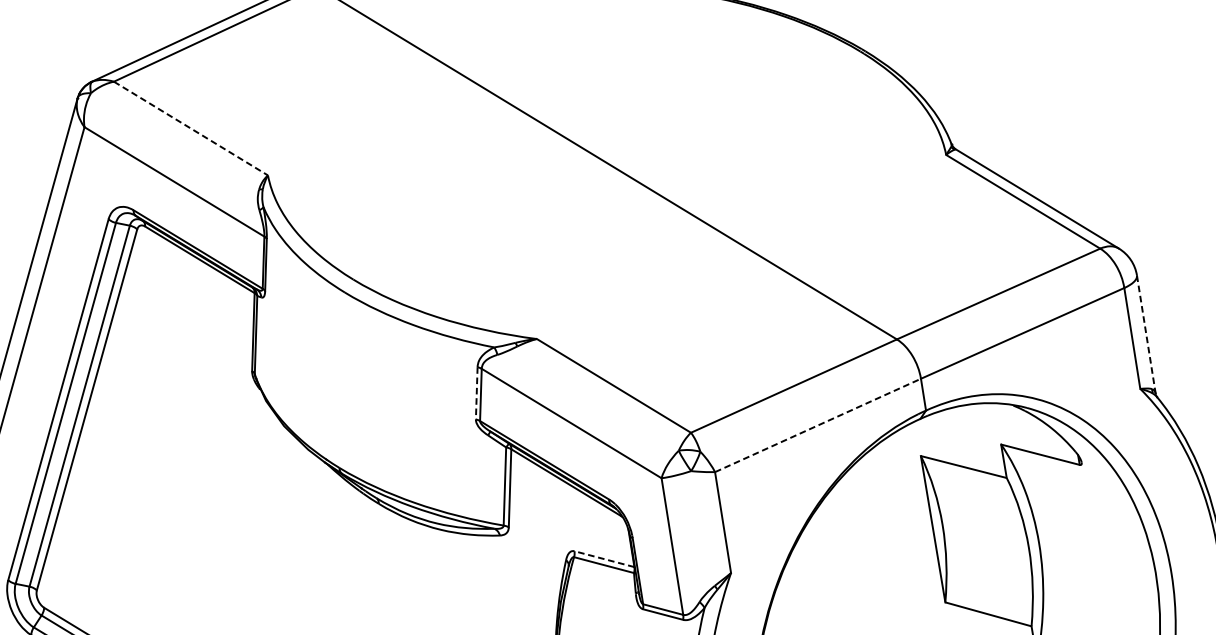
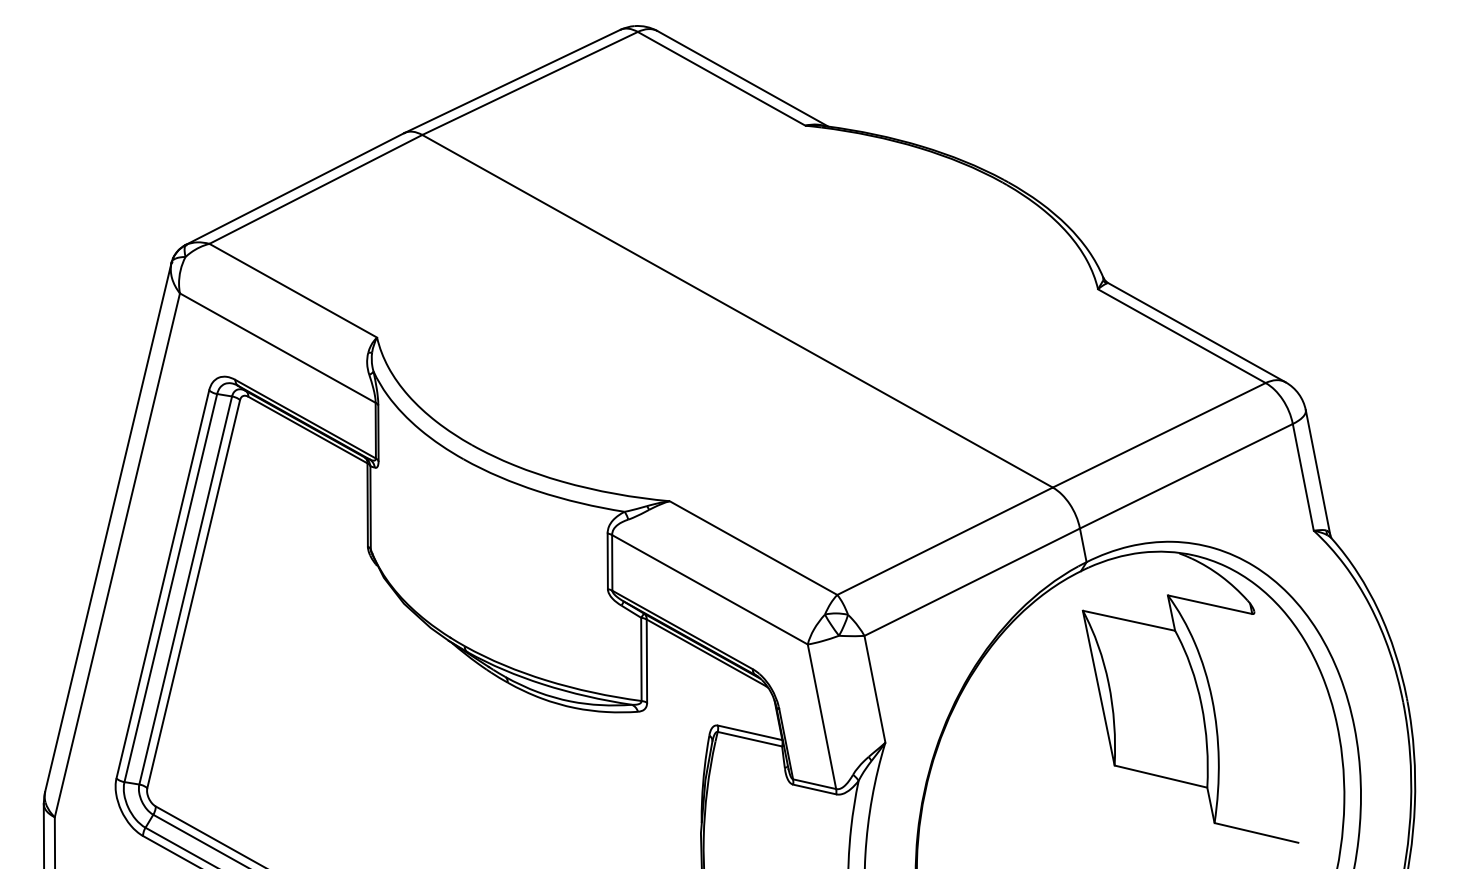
line: (191, 128) -> (293, 290), dashed -> solid
line: (1146, 335) -> (1318, 473), dashed -> solid
line: (476, 393) -> (607, 561), dashed -> solid
line: (818, 425) -> (972, 582), dashed -> solid
line: (603, 558) -> (749, 732), dashed -> solid

